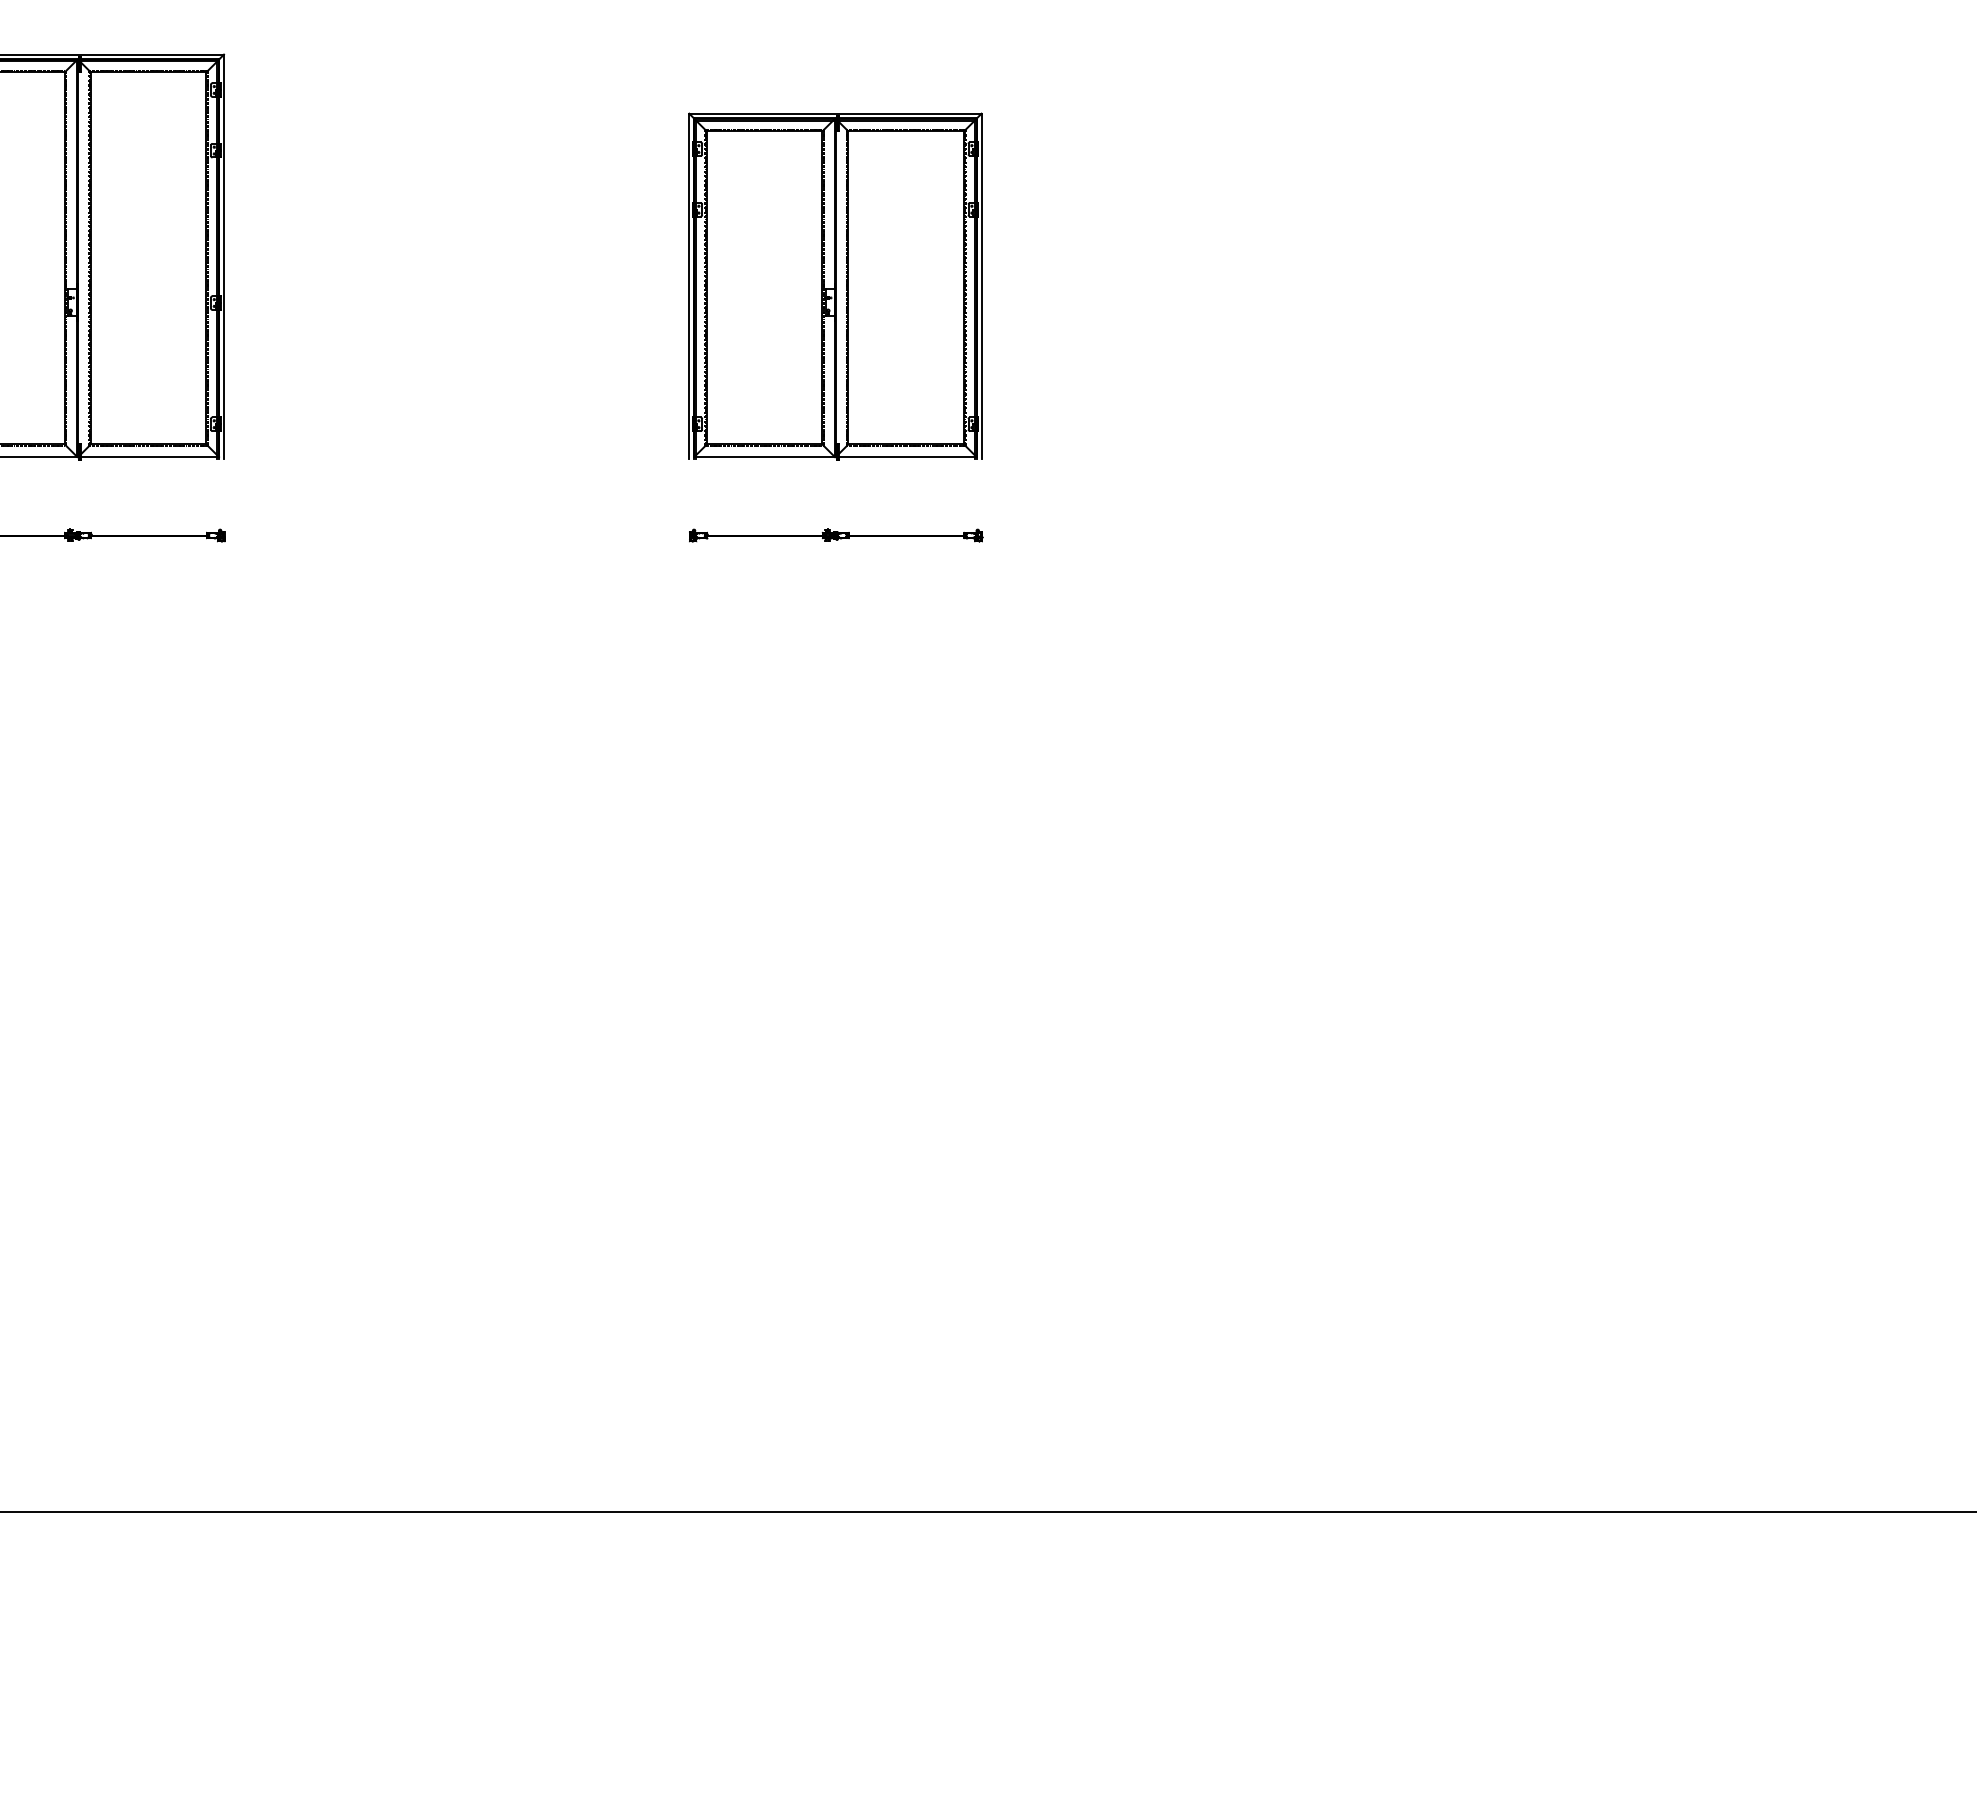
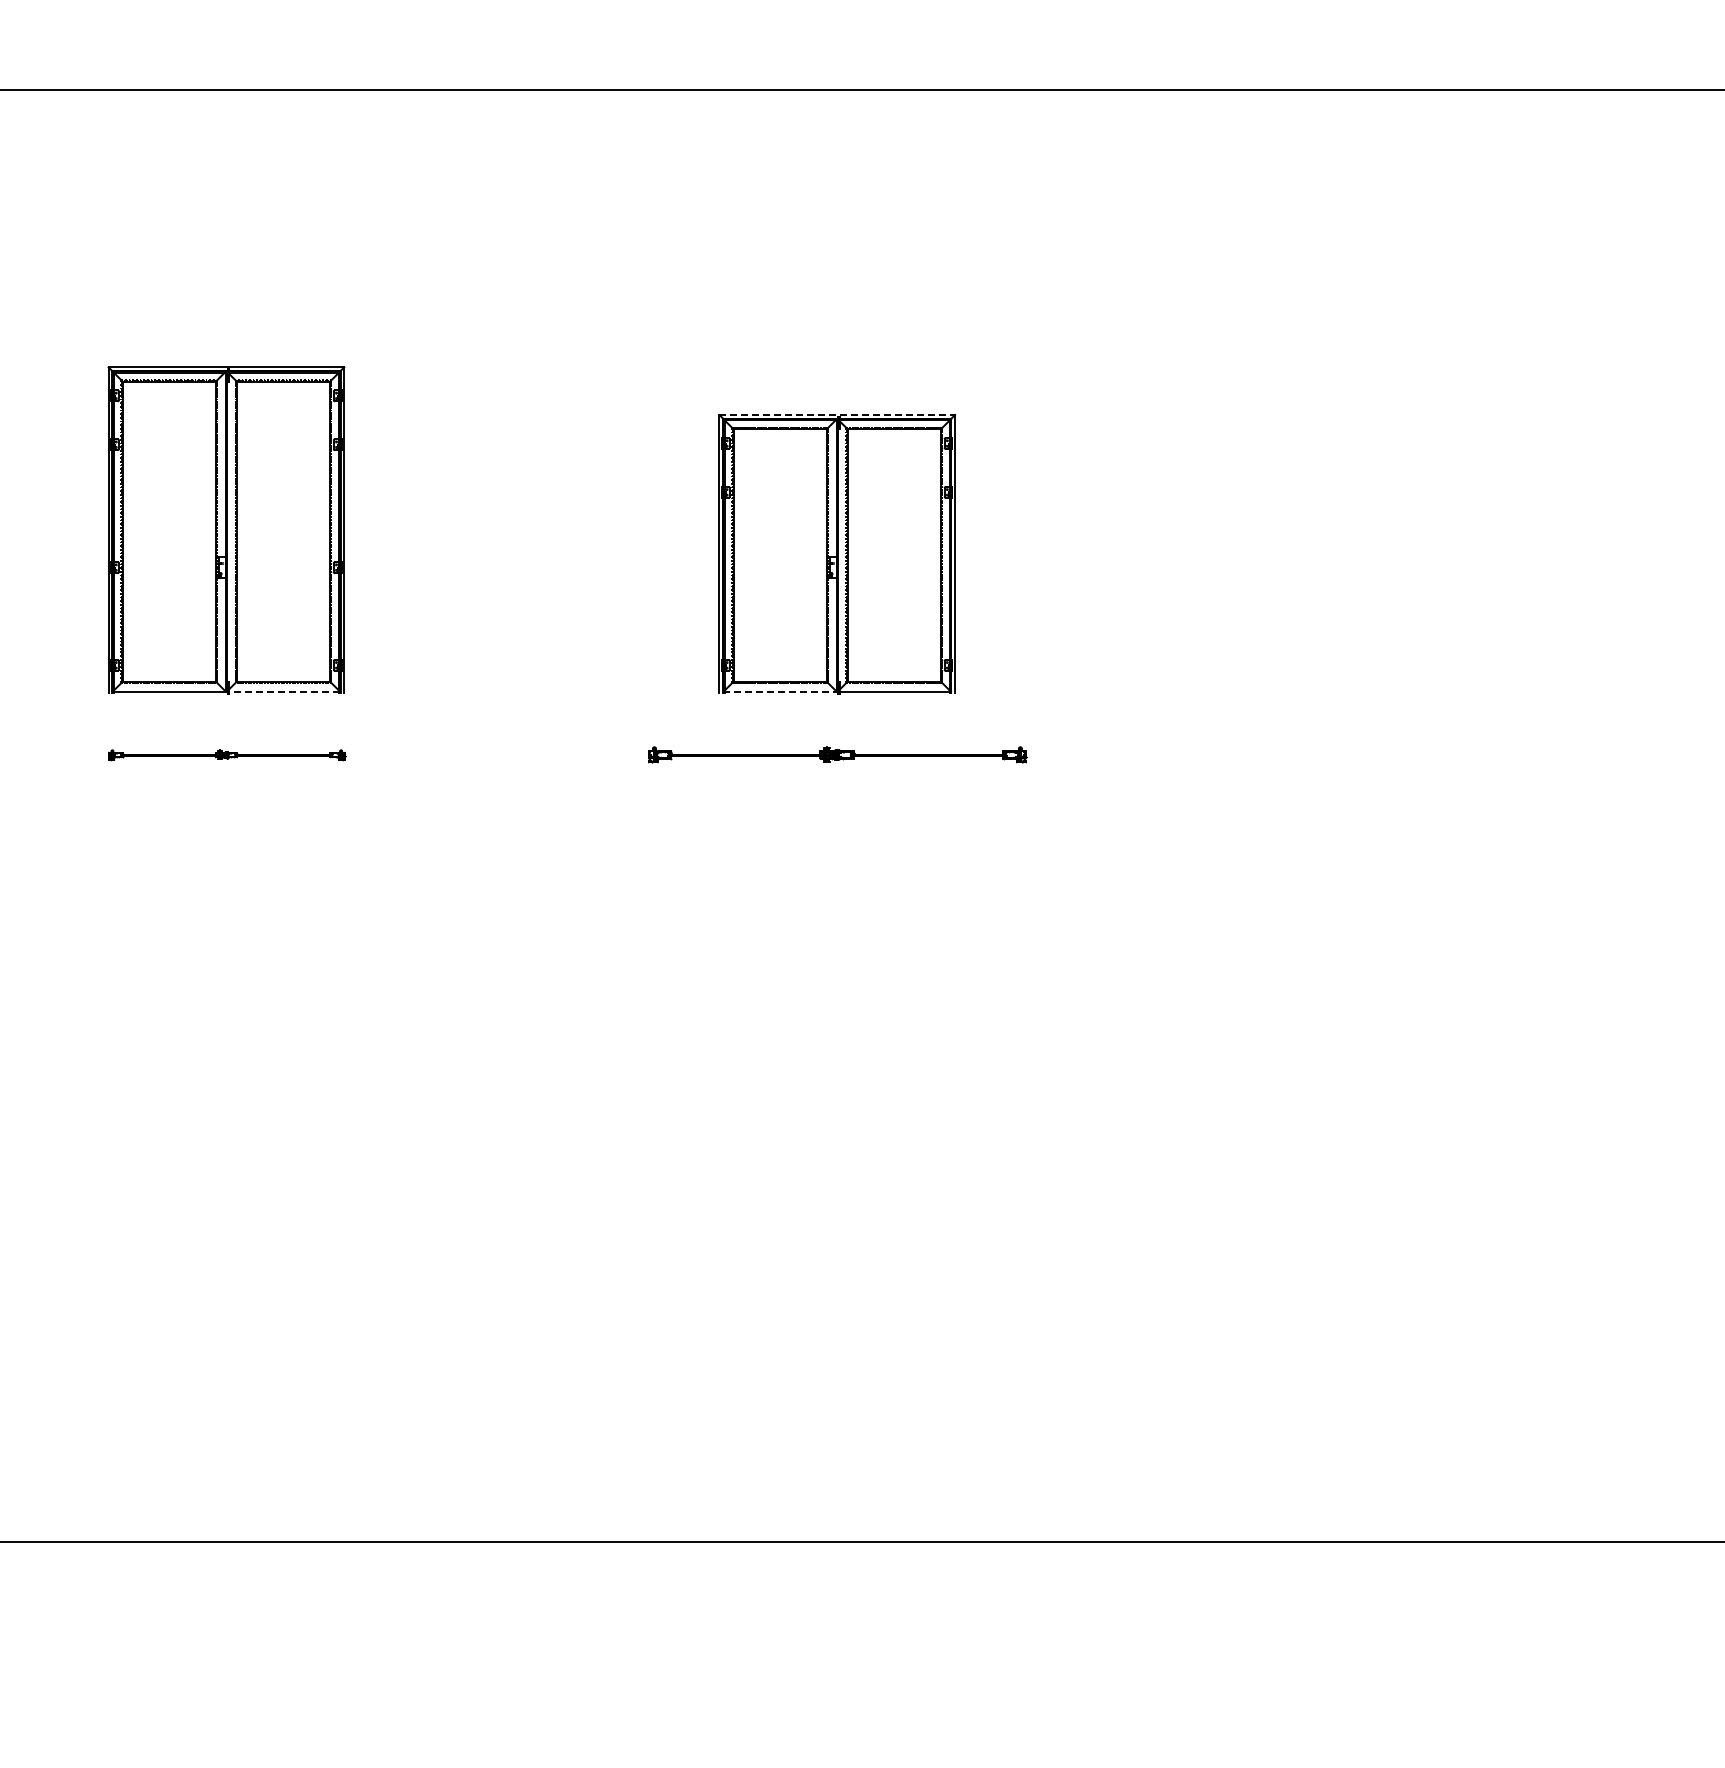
line: (835, 113) -> (837, 414), solid -> dashed
line: (148, 456) -> (283, 691), solid -> dashed
line: (765, 456) -> (780, 691), solid -> dashed
part: (835, 536) -> (837, 755), size x1.6

